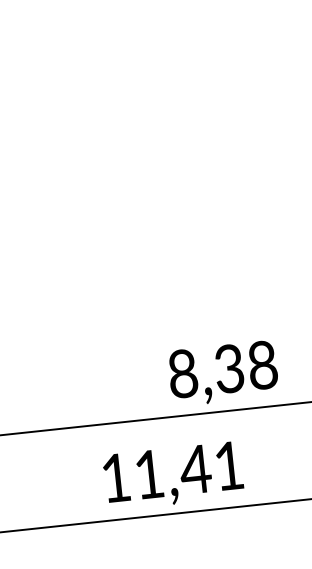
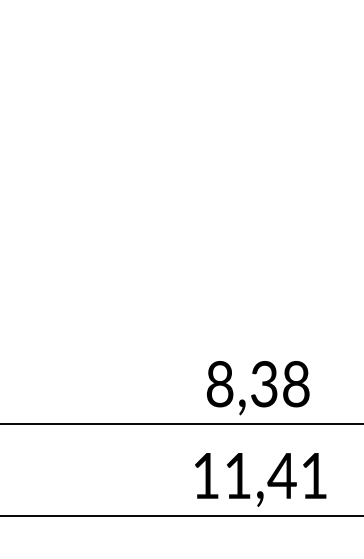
text: (223, 374) -> (258, 388), moved
text: (173, 475) -> (260, 479), moved

